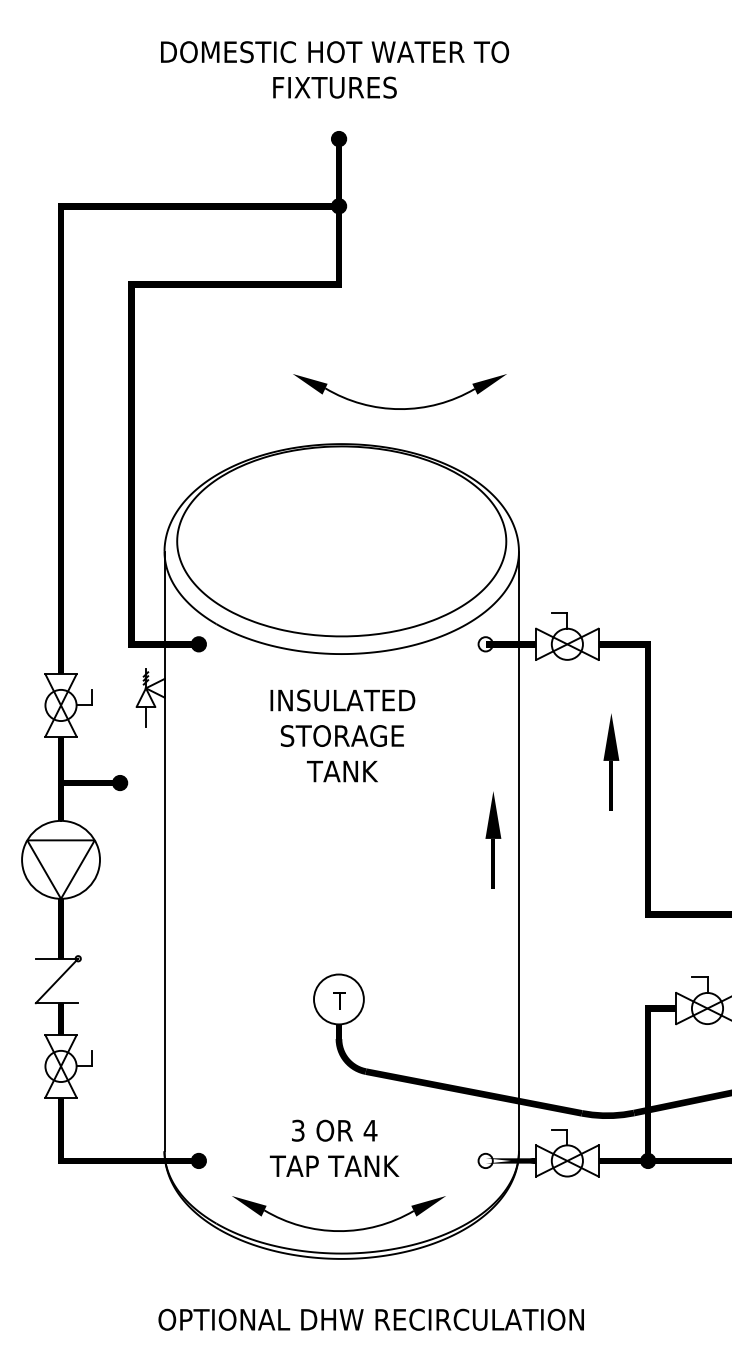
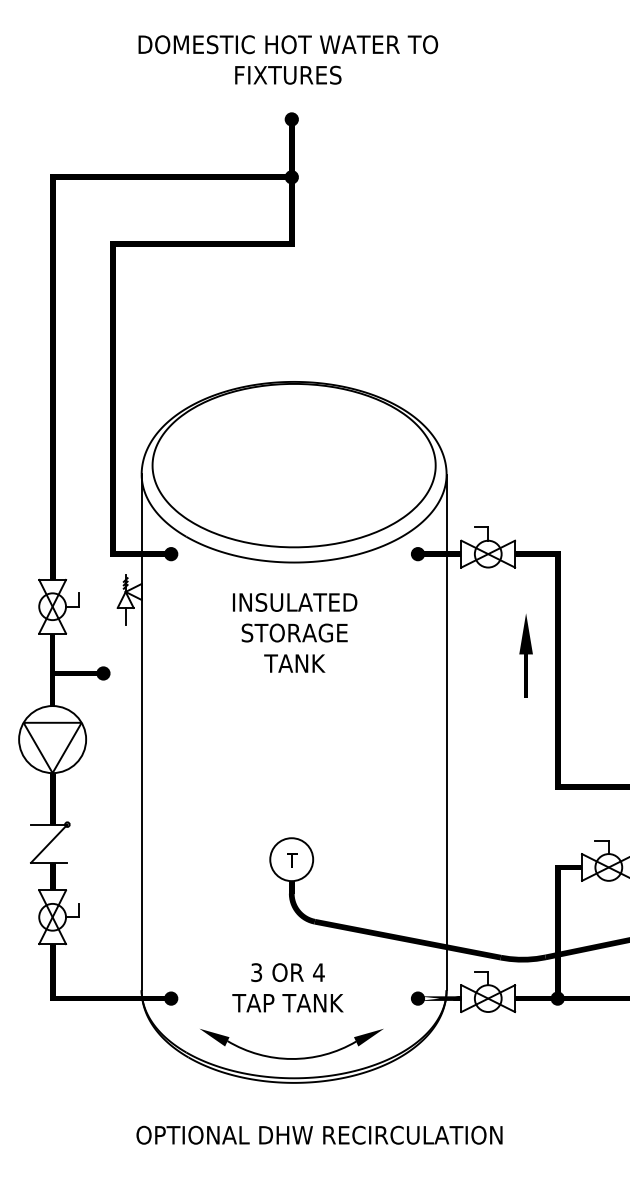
part: (399, 408) -> (343, 351), removed
fill: (485, 644) -> (417, 554), added
part: (493, 839) -> (424, 722), removed
fill: (485, 1160) -> (417, 998), added

